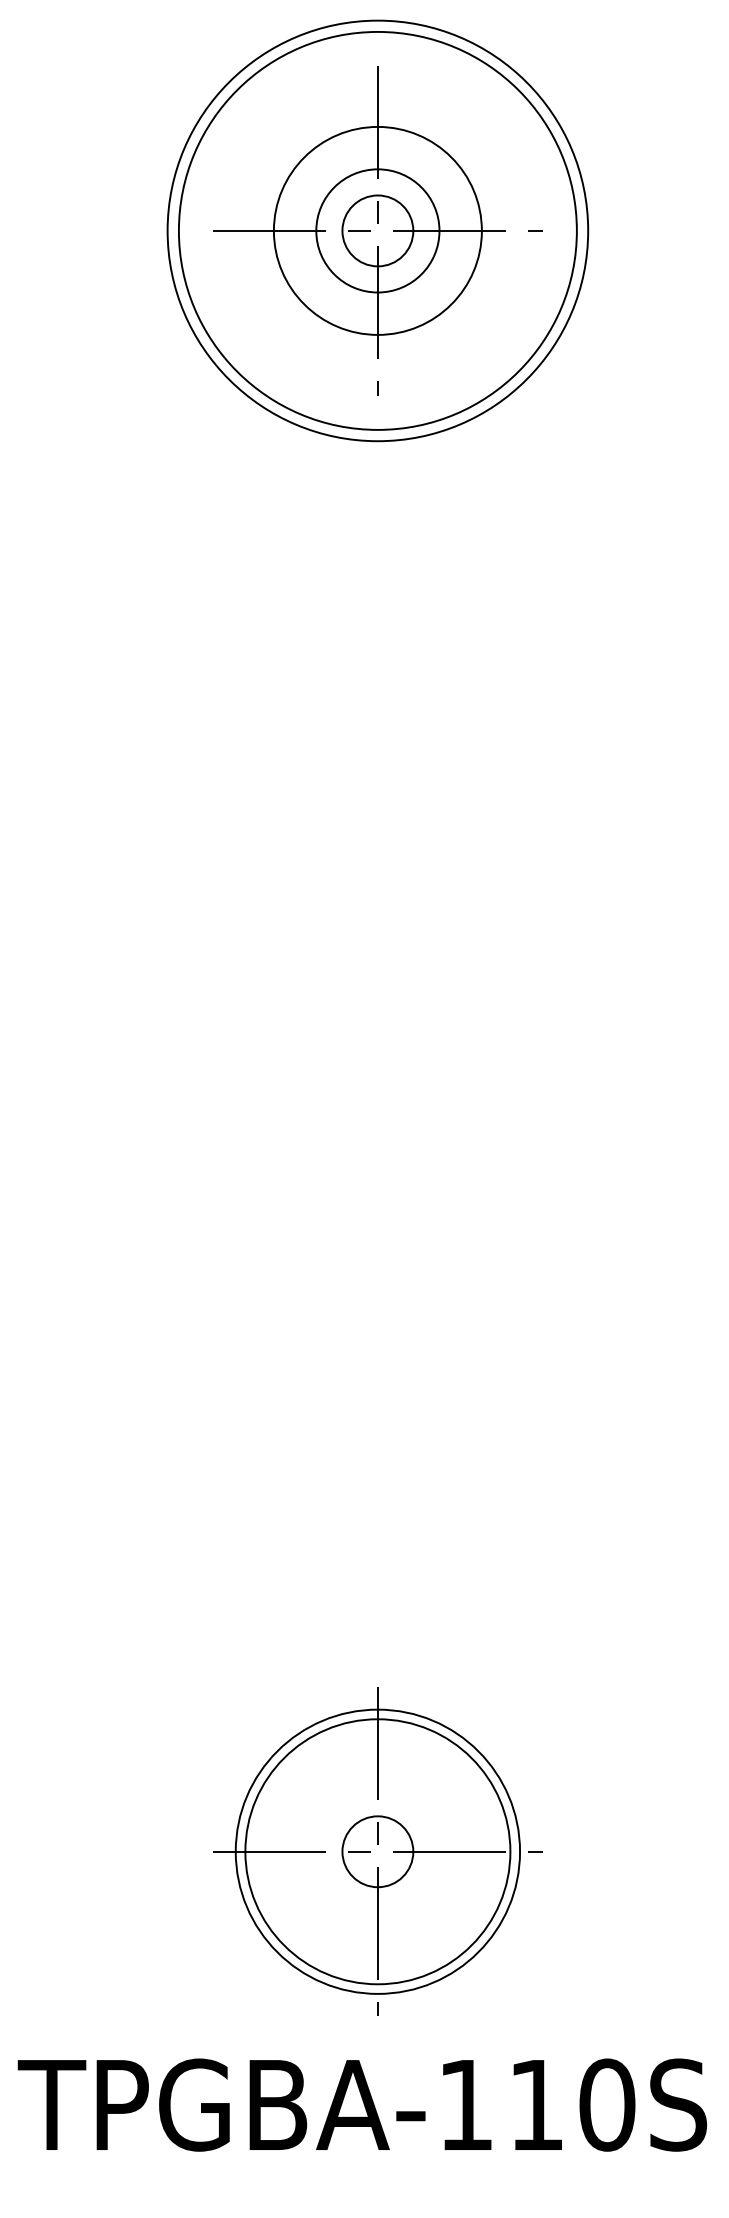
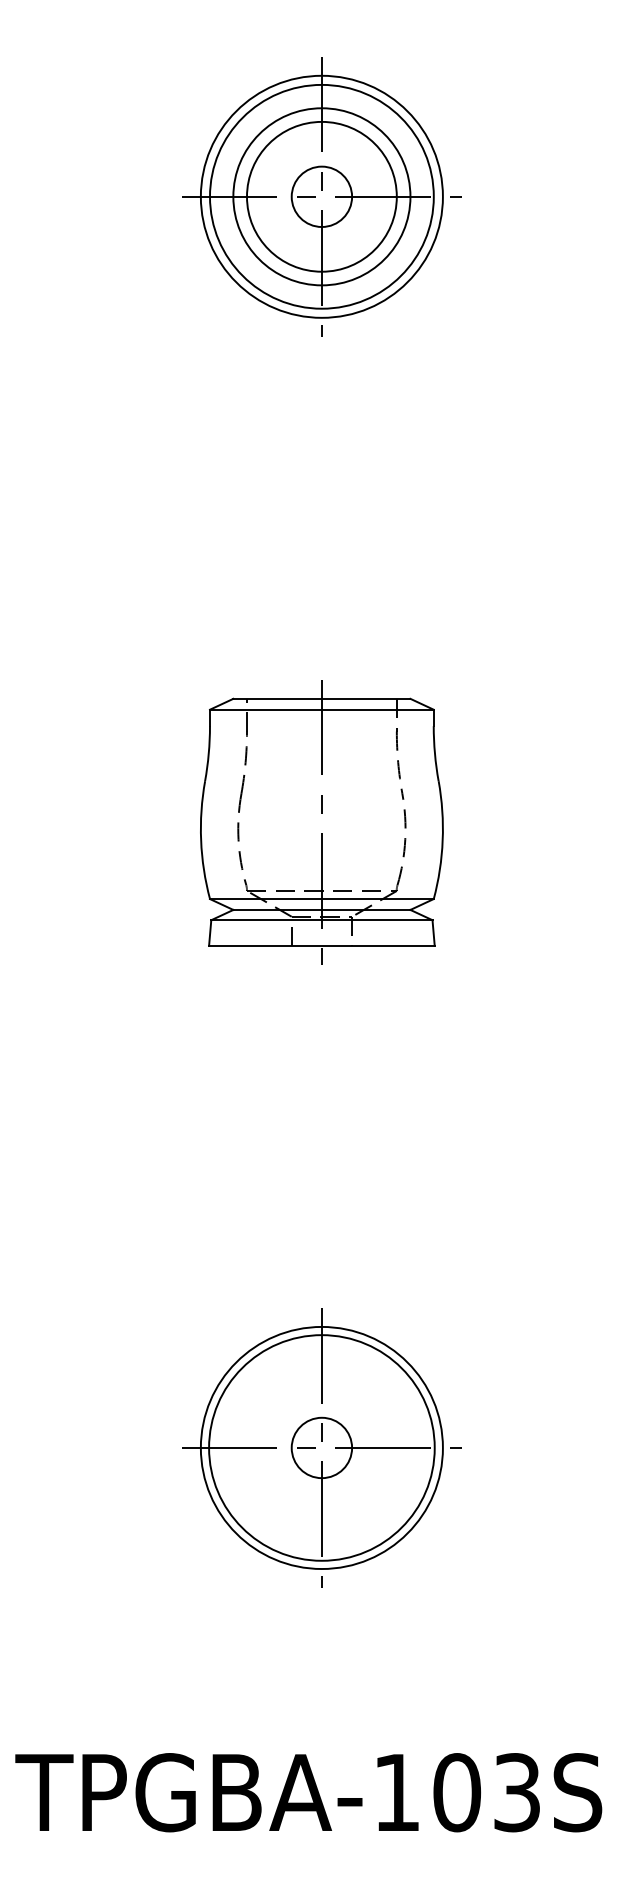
circle: (377, 230) -> (321, 196), size x0.62
circle: (377, 230) -> (321, 196), size x0.71
circle: (377, 230) -> (321, 196), size x1.43
part: (377, 965) -> (321, 822), added
part: (377, 1851) -> (321, 1447), moved
text: (572, 2104) -> (487, 1792), TPGBA-110S -> TPGBA-103S

